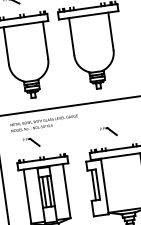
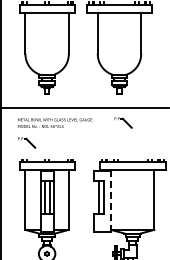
part: (108, 131) -> (123, 122), moved
part: (31, 142) -> (27, 142), moved
line: (104, 186) -> (110, 200), solid -> dashed

